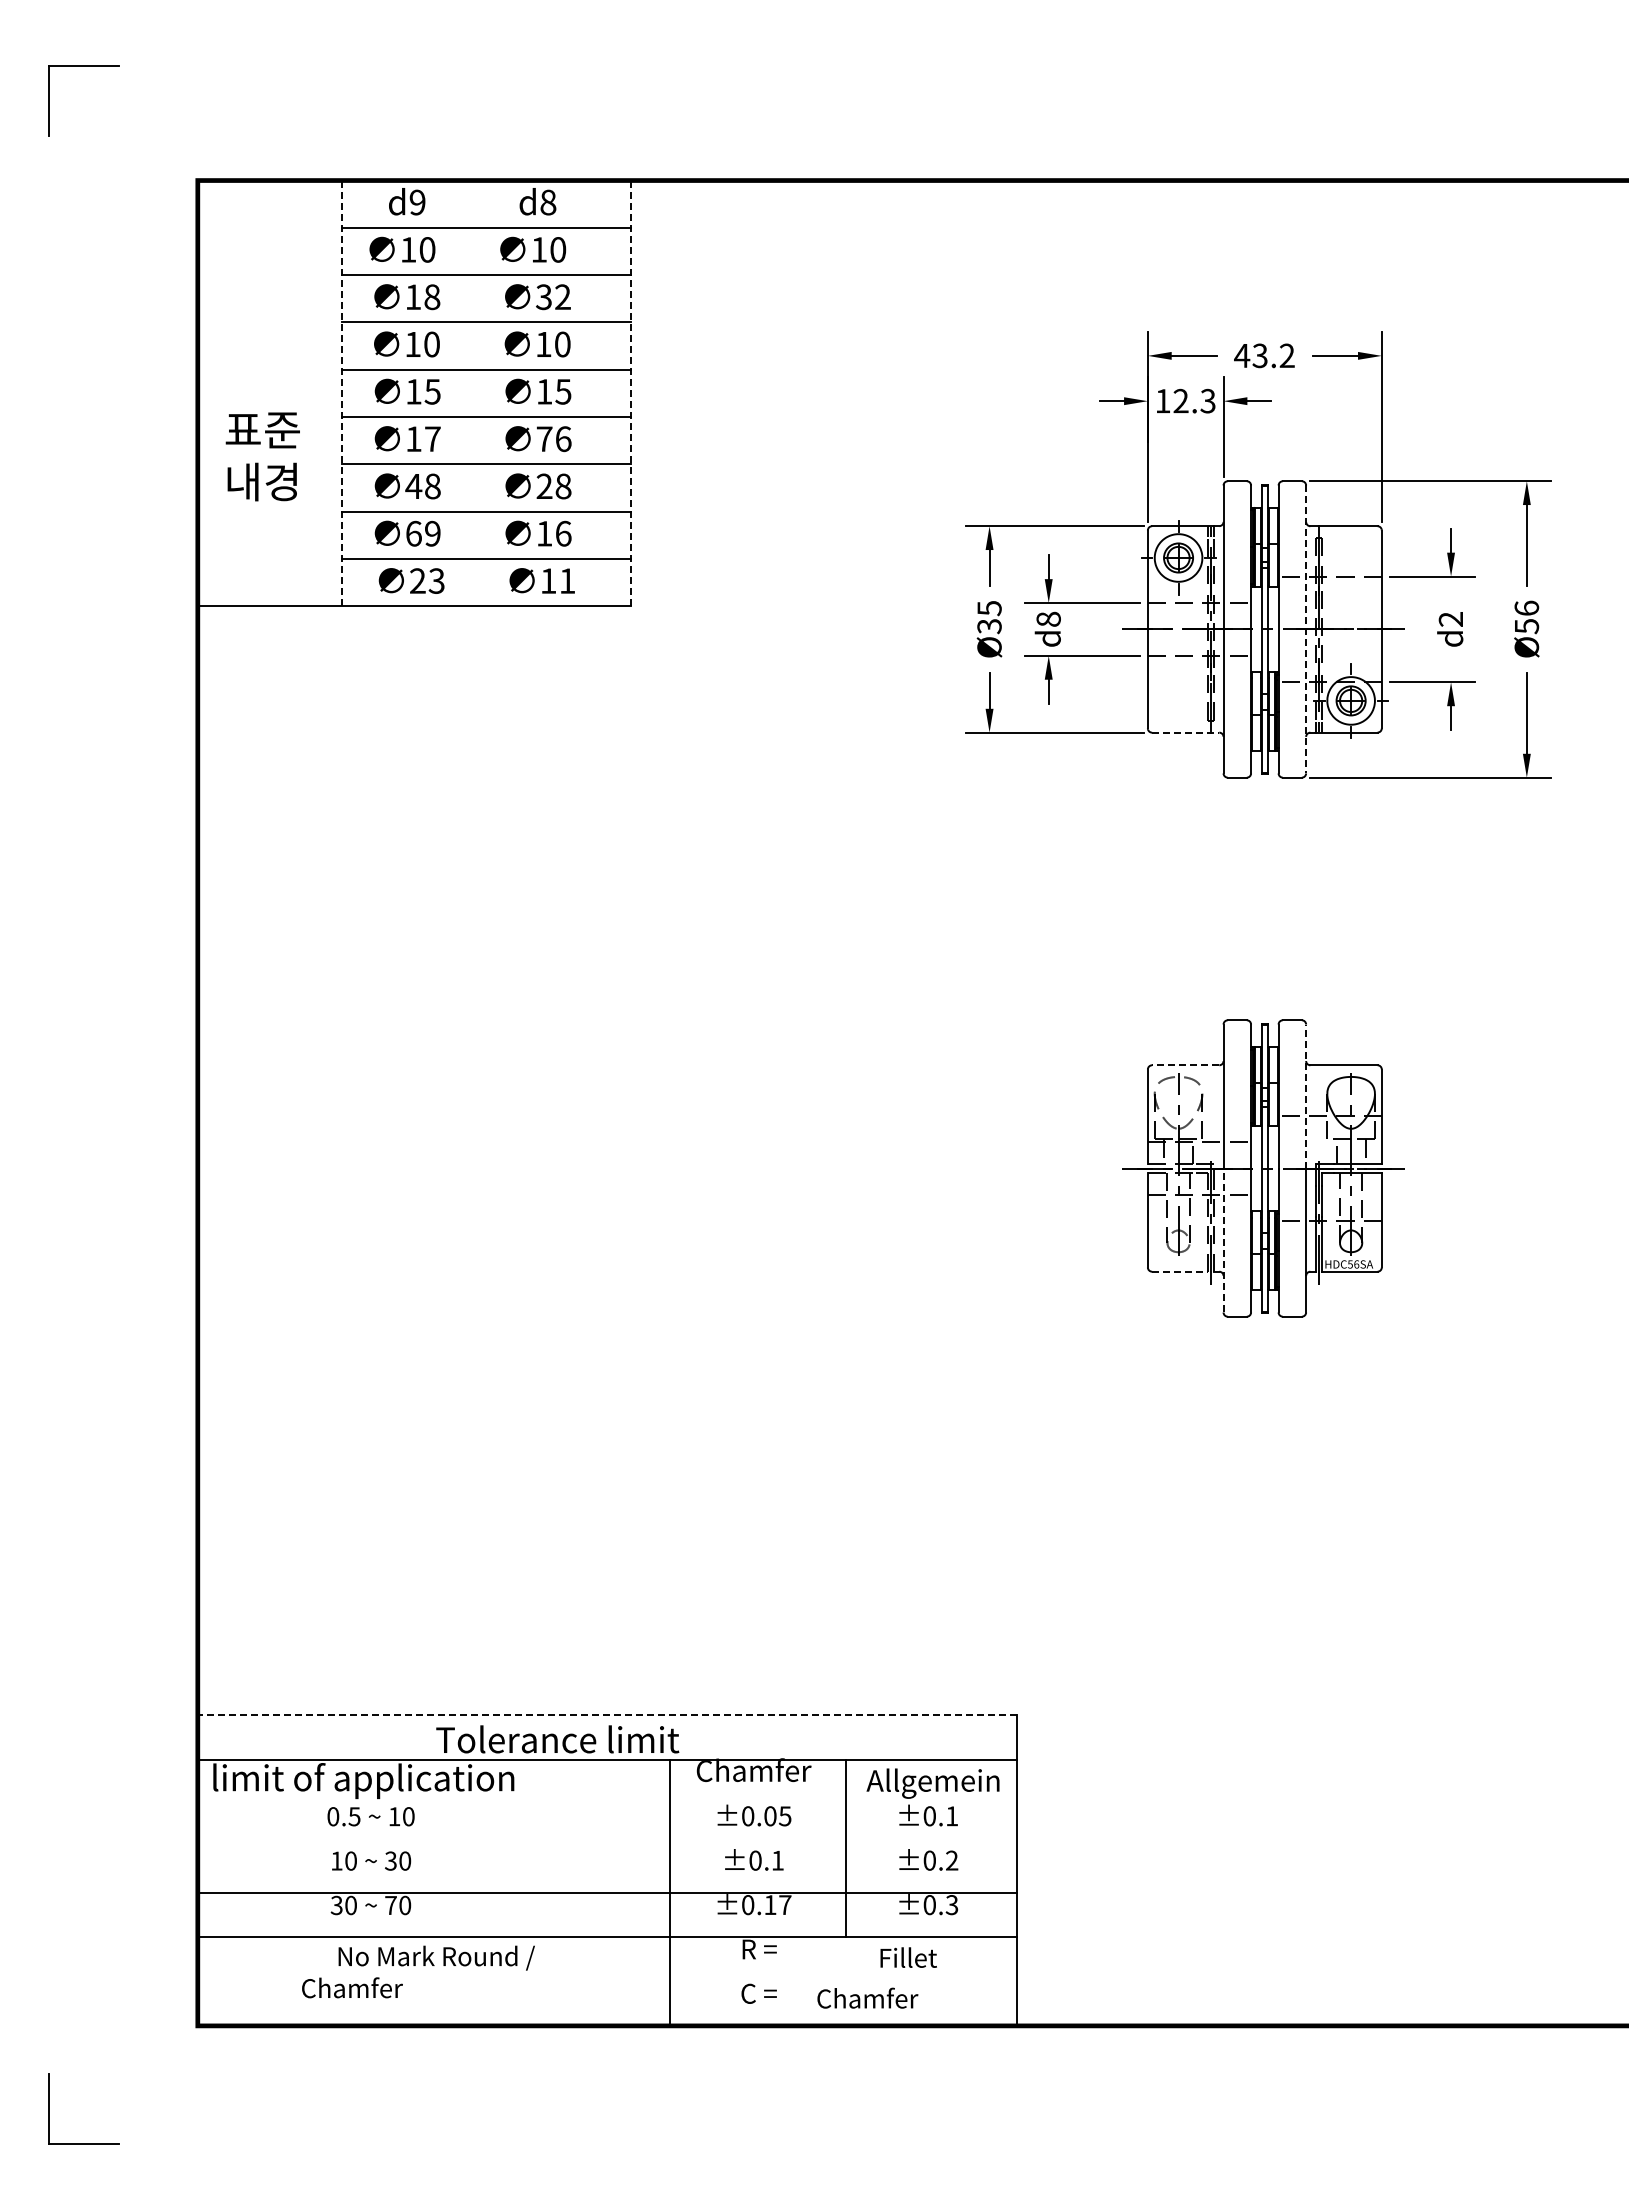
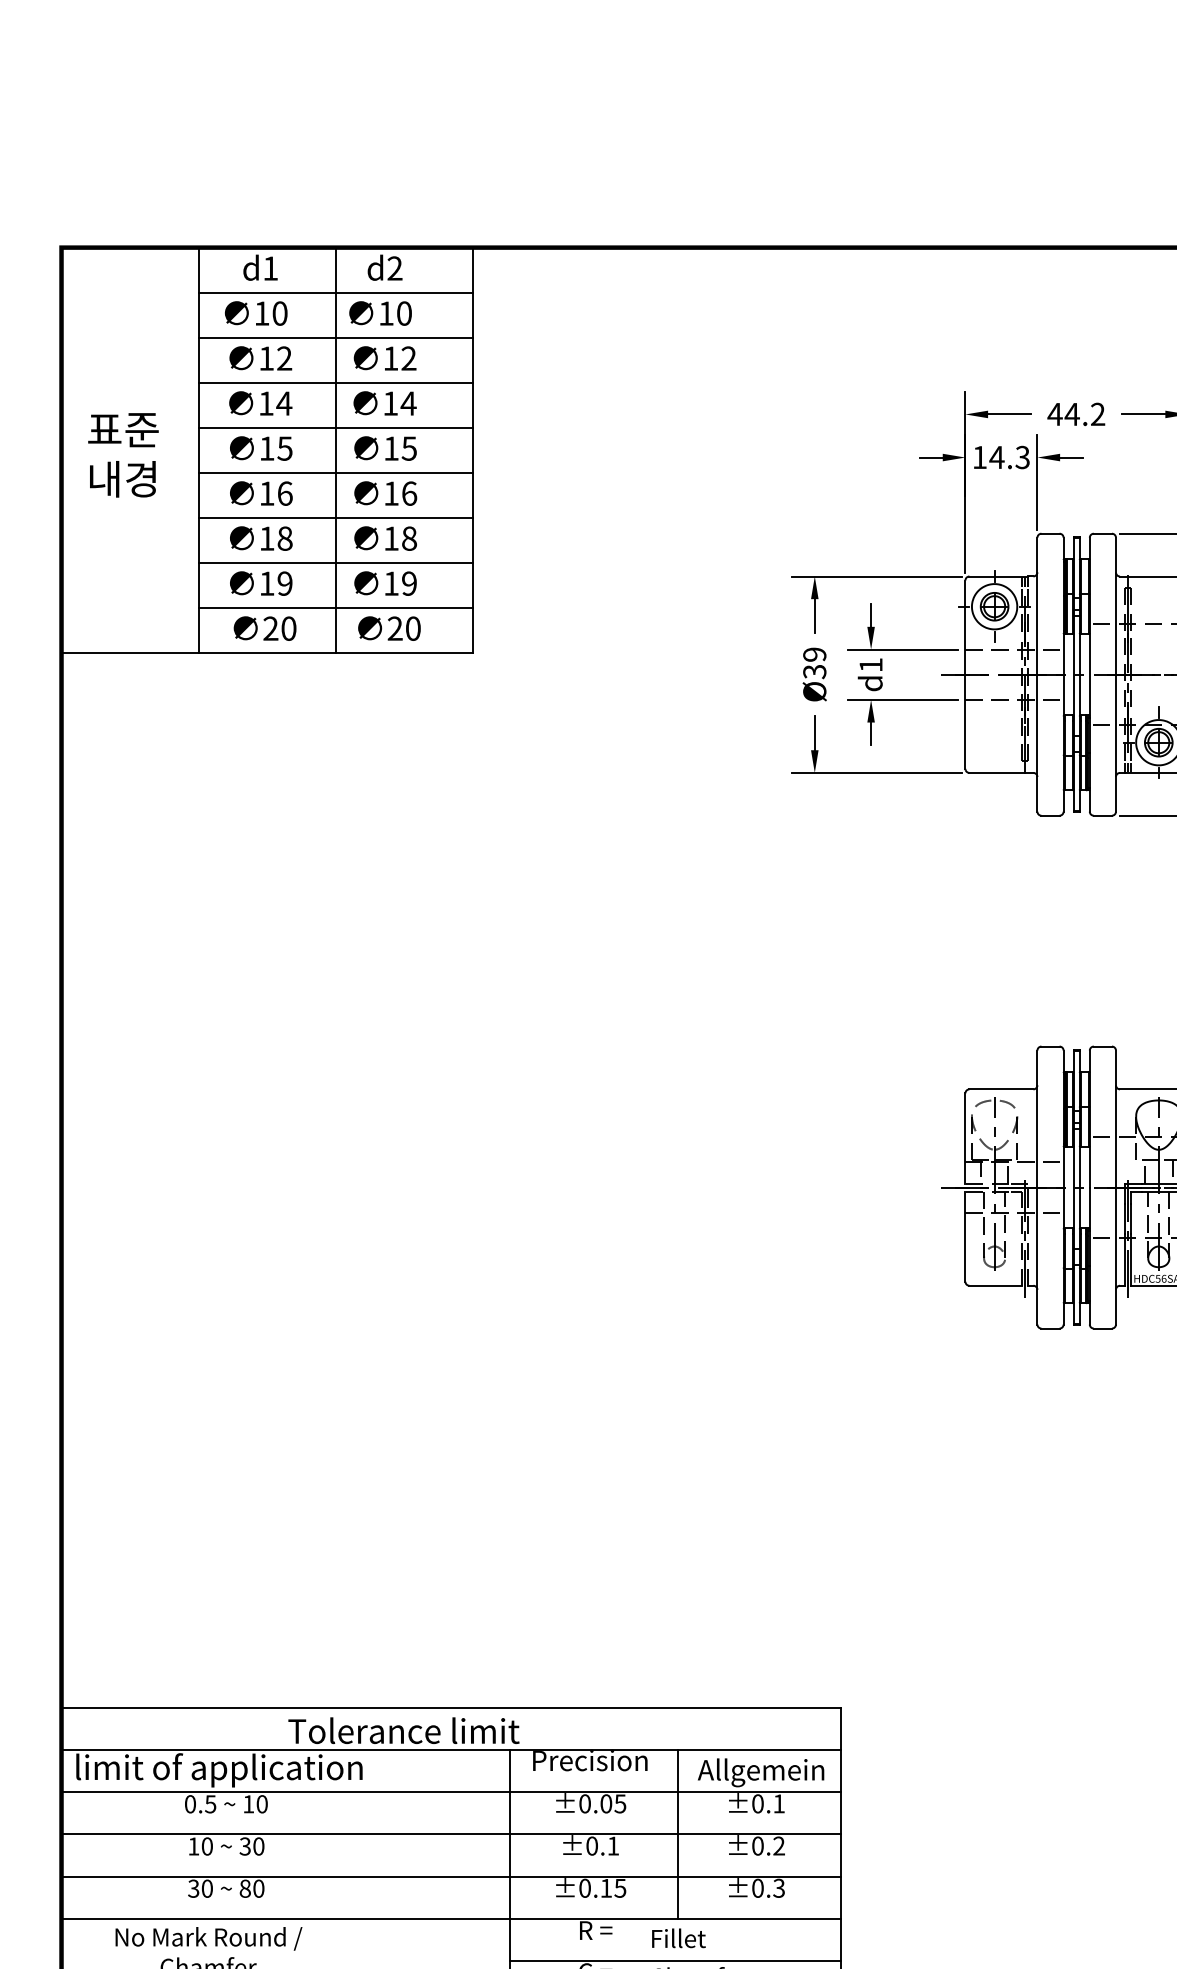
text: (417, 202) -> (270, 268), d9 -> d1
text: (548, 202) -> (395, 268), d8 -> d2
text: (432, 297) -> (284, 358), 18 -> 12
text: (543, 297) -> (390, 358), 32 -> 12
text: (431, 344) -> (283, 403), 10 -> 14
text: (562, 344) -> (408, 403), 10 -> 14
text: (1260, 355) -> (1072, 414), 43.2 -> 44.2
line: (342, 393) -> (199, 450), dashed -> solid
line: (486, 393) -> (336, 450), added
line: (630, 393) -> (473, 450), dashed -> solid
text: (1180, 400) -> (996, 456), 12.3 -> 14.3
text: (544, 438) -> (391, 493), 76 -> 16
text: (432, 439) -> (284, 493), 17 -> 16
text: (262, 456) -> (123, 454), moved
text: (544, 485) -> (391, 537), 28 -> 18
text: (413, 486) -> (266, 538), 48 -> 18
text: (413, 533) -> (266, 583), 69 -> 19
text: (563, 533) -> (409, 583), 16 -> 19
text: (436, 580) -> (288, 628), 23 -> 20
text: (557, 580) -> (403, 628), 11 -> 20
text: (989, 608) -> (814, 654), Ø35 -> Ø39
text: (1048, 618) -> (870, 664), d8 -> d1
line: (1306, 629) -> (1116, 674), dashed -> solid
line: (1185, 732) -> (1001, 772), dashed -> solid
line: (1185, 1065) -> (1001, 1089), dashed -> solid
line: (1306, 1096) -> (1116, 1119), dashed -> solid
line: (1223, 1240) -> (1037, 1256), dashed -> solid
line: (1179, 1271) -> (995, 1285), dashed -> solid
line: (607, 1715) -> (451, 1707), dashed -> solid
text: (753, 1770) -> (590, 1760), Chamfer -> Precision
line: (607, 1803) -> (451, 1791), added
line: (607, 1848) -> (451, 1834), added
text: (390, 1905) -> (244, 1888), 70 -> 80
text: (784, 1905) -> (619, 1888), ±0.17 -> ±0.15
text: (436, 1957) -> (208, 1938), moved
text: (908, 1957) -> (678, 1938), moved
line: (843, 1981) -> (675, 1961), added

